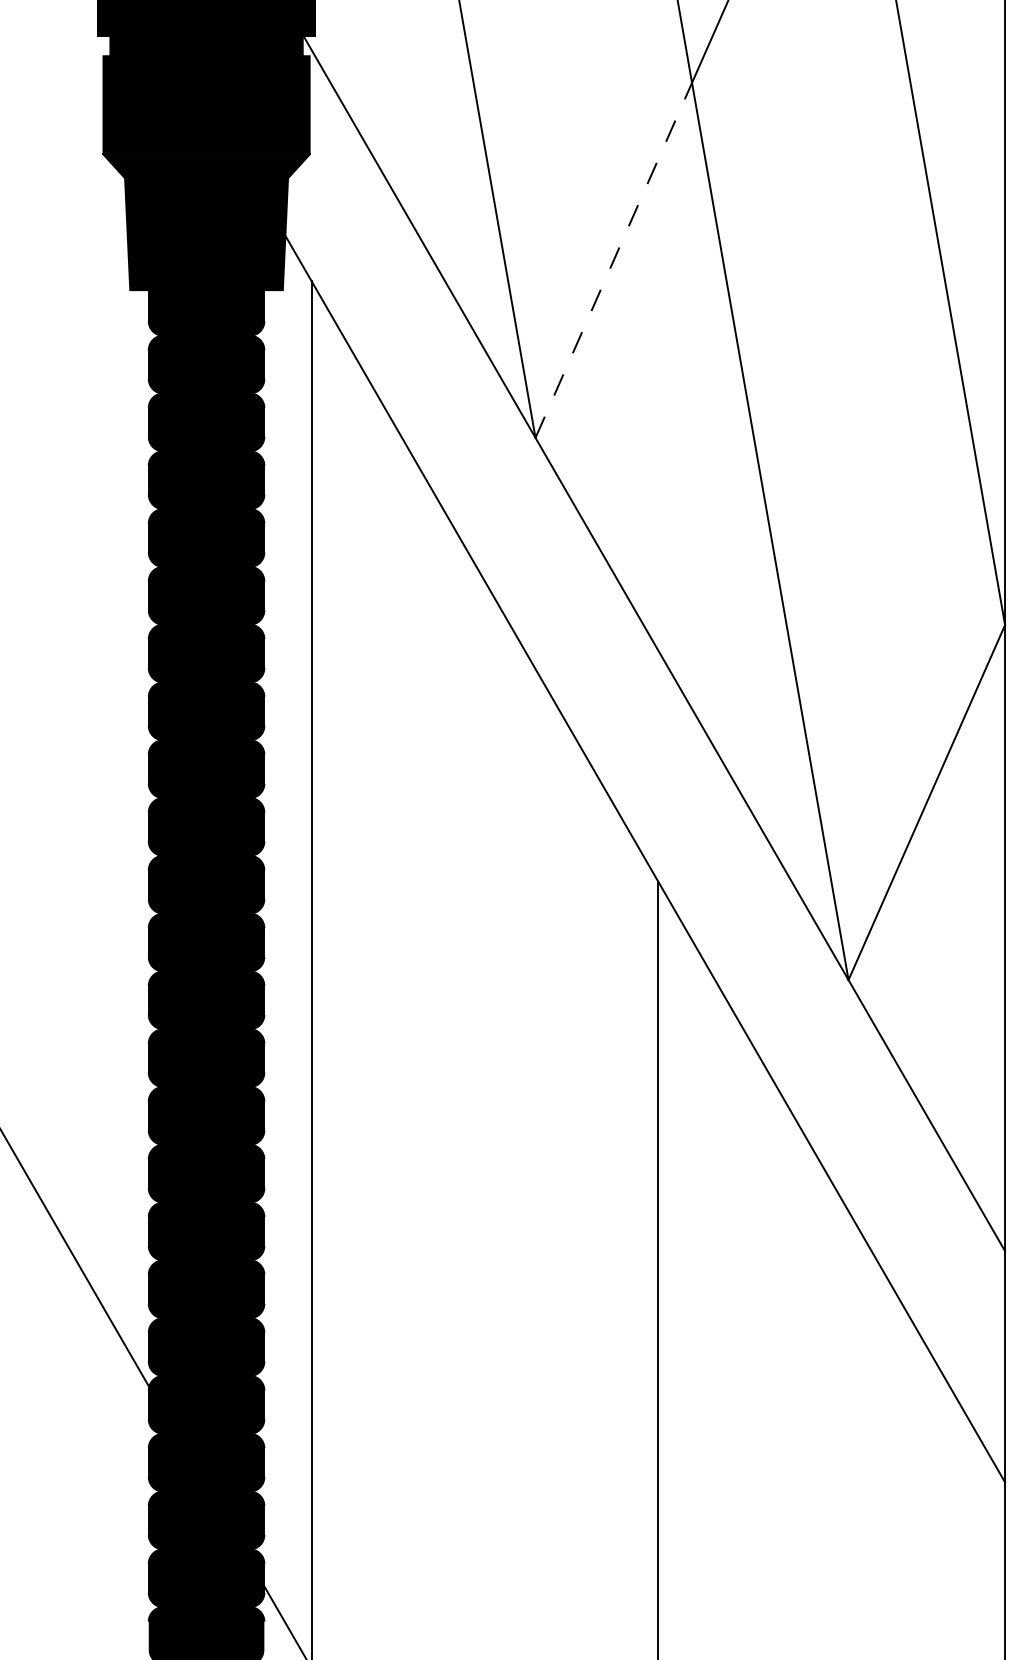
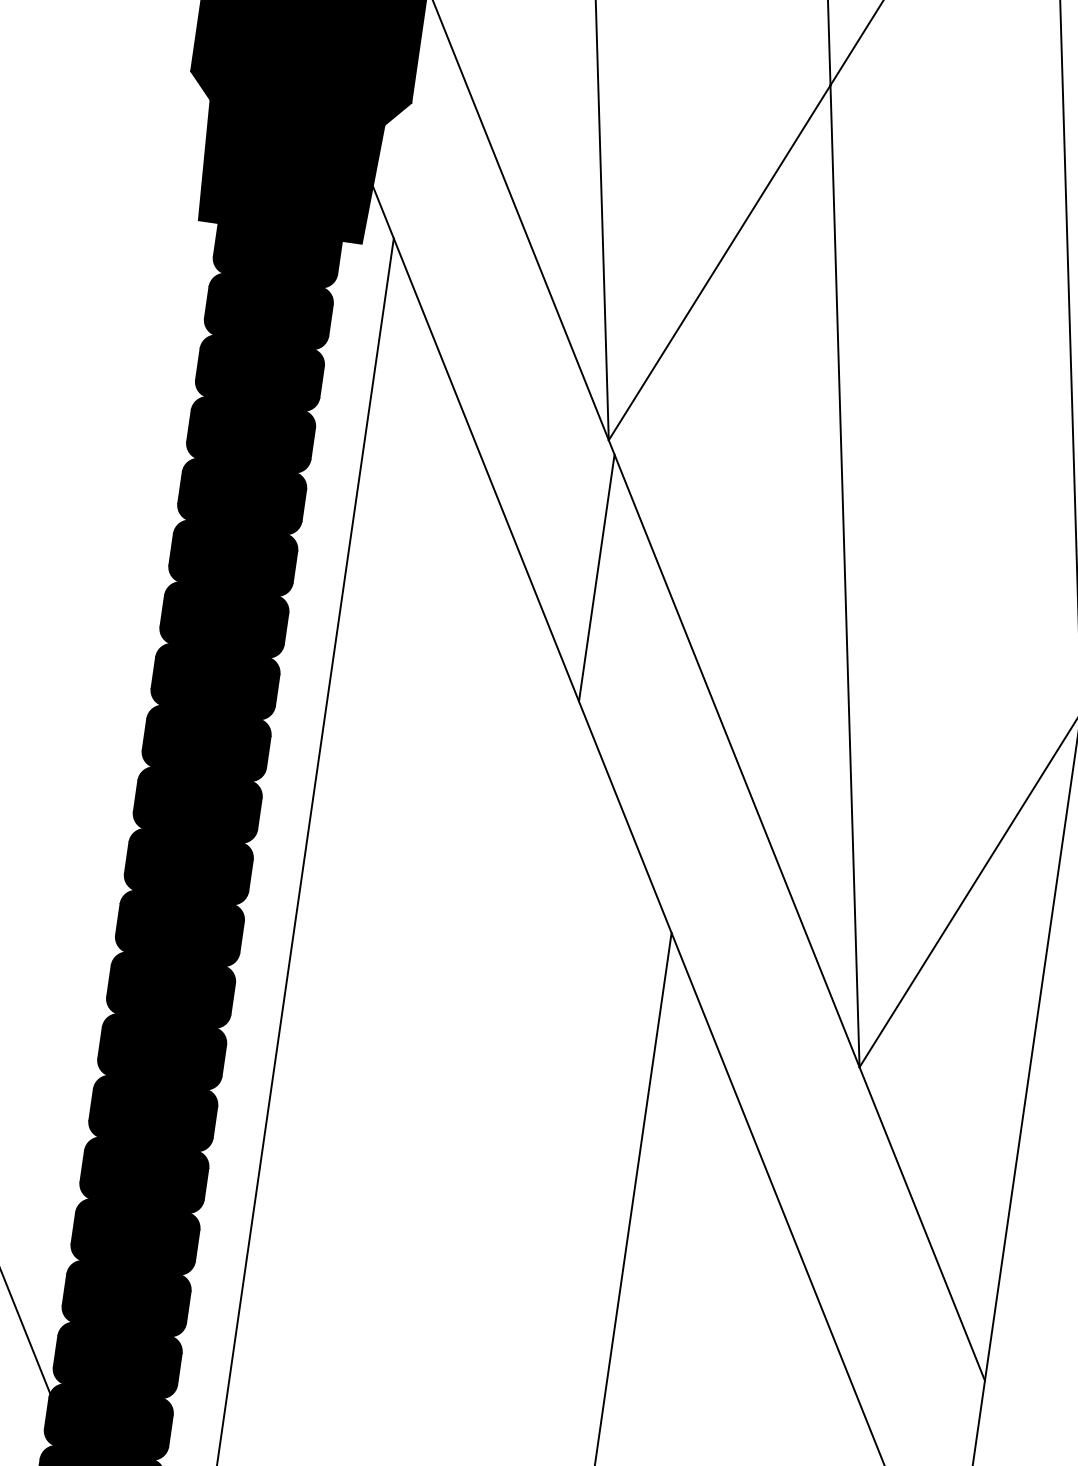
line: (613, 260) -> (719, 262), dashed -> solid
line: (542, 565) -> (596, 577), added

